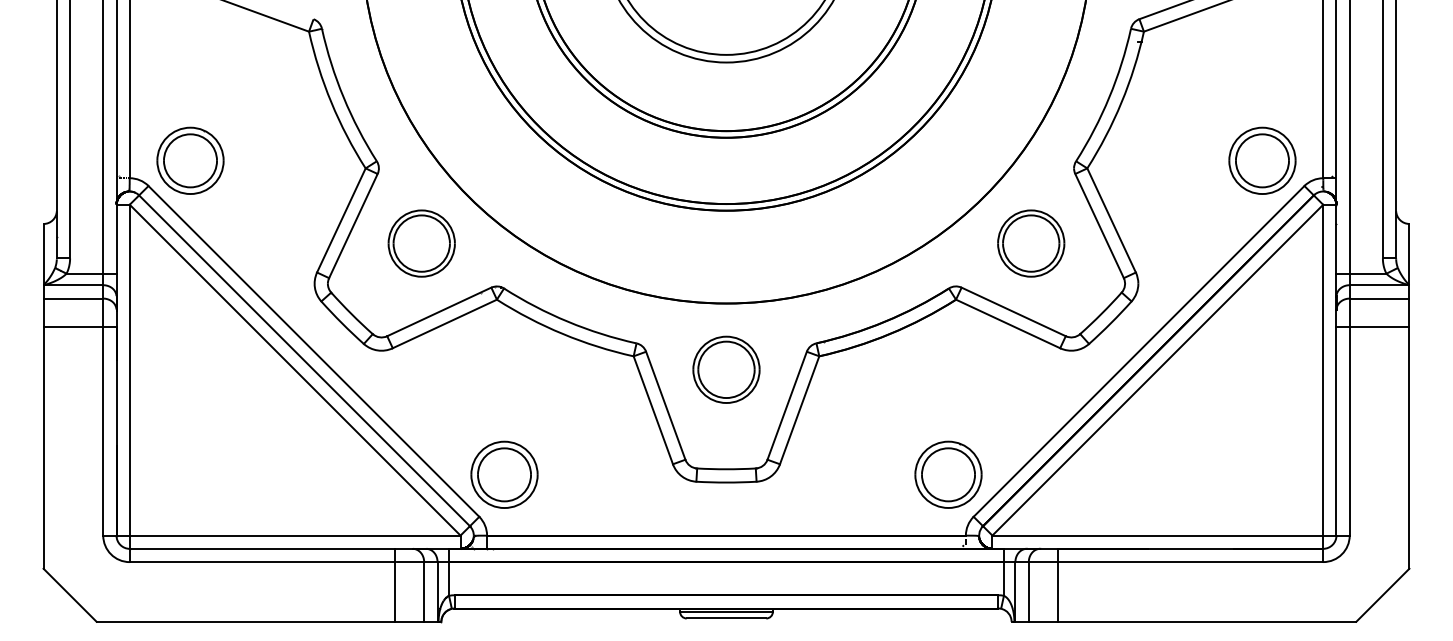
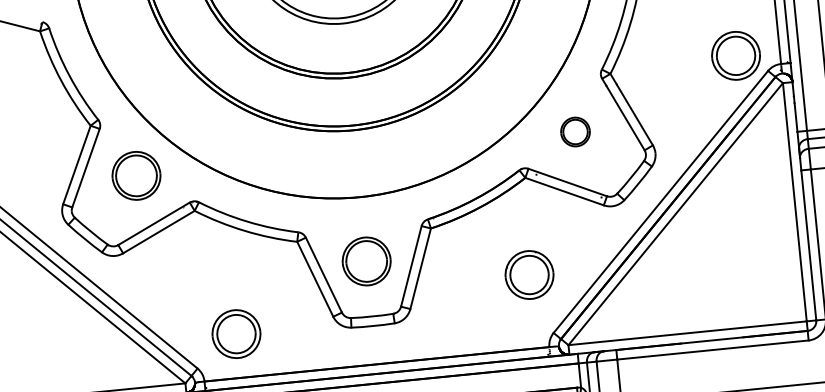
part: (1031, 243) -> (575, 131), size x0.6
part: (726, 369) -> (366, 261), moved
part: (504, 474) -> (236, 333), moved
part: (948, 474) -> (529, 274), moved

